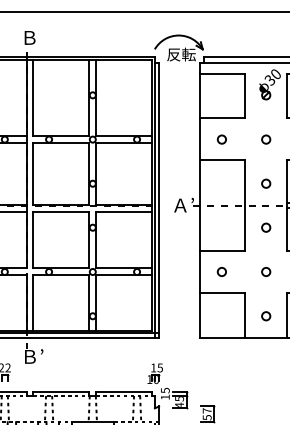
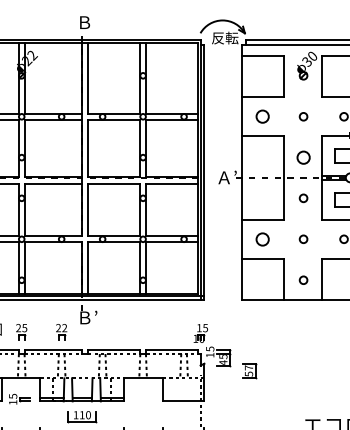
circle: (221, 139) -> (262, 116), size x1.6
circle: (266, 183) -> (303, 157), size x1.6
circle: (221, 271) -> (262, 238), size x1.6

